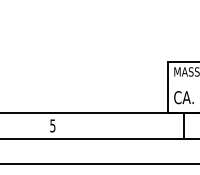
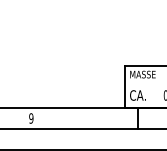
text: (53, 125) -> (31, 118), 5 -> 9

